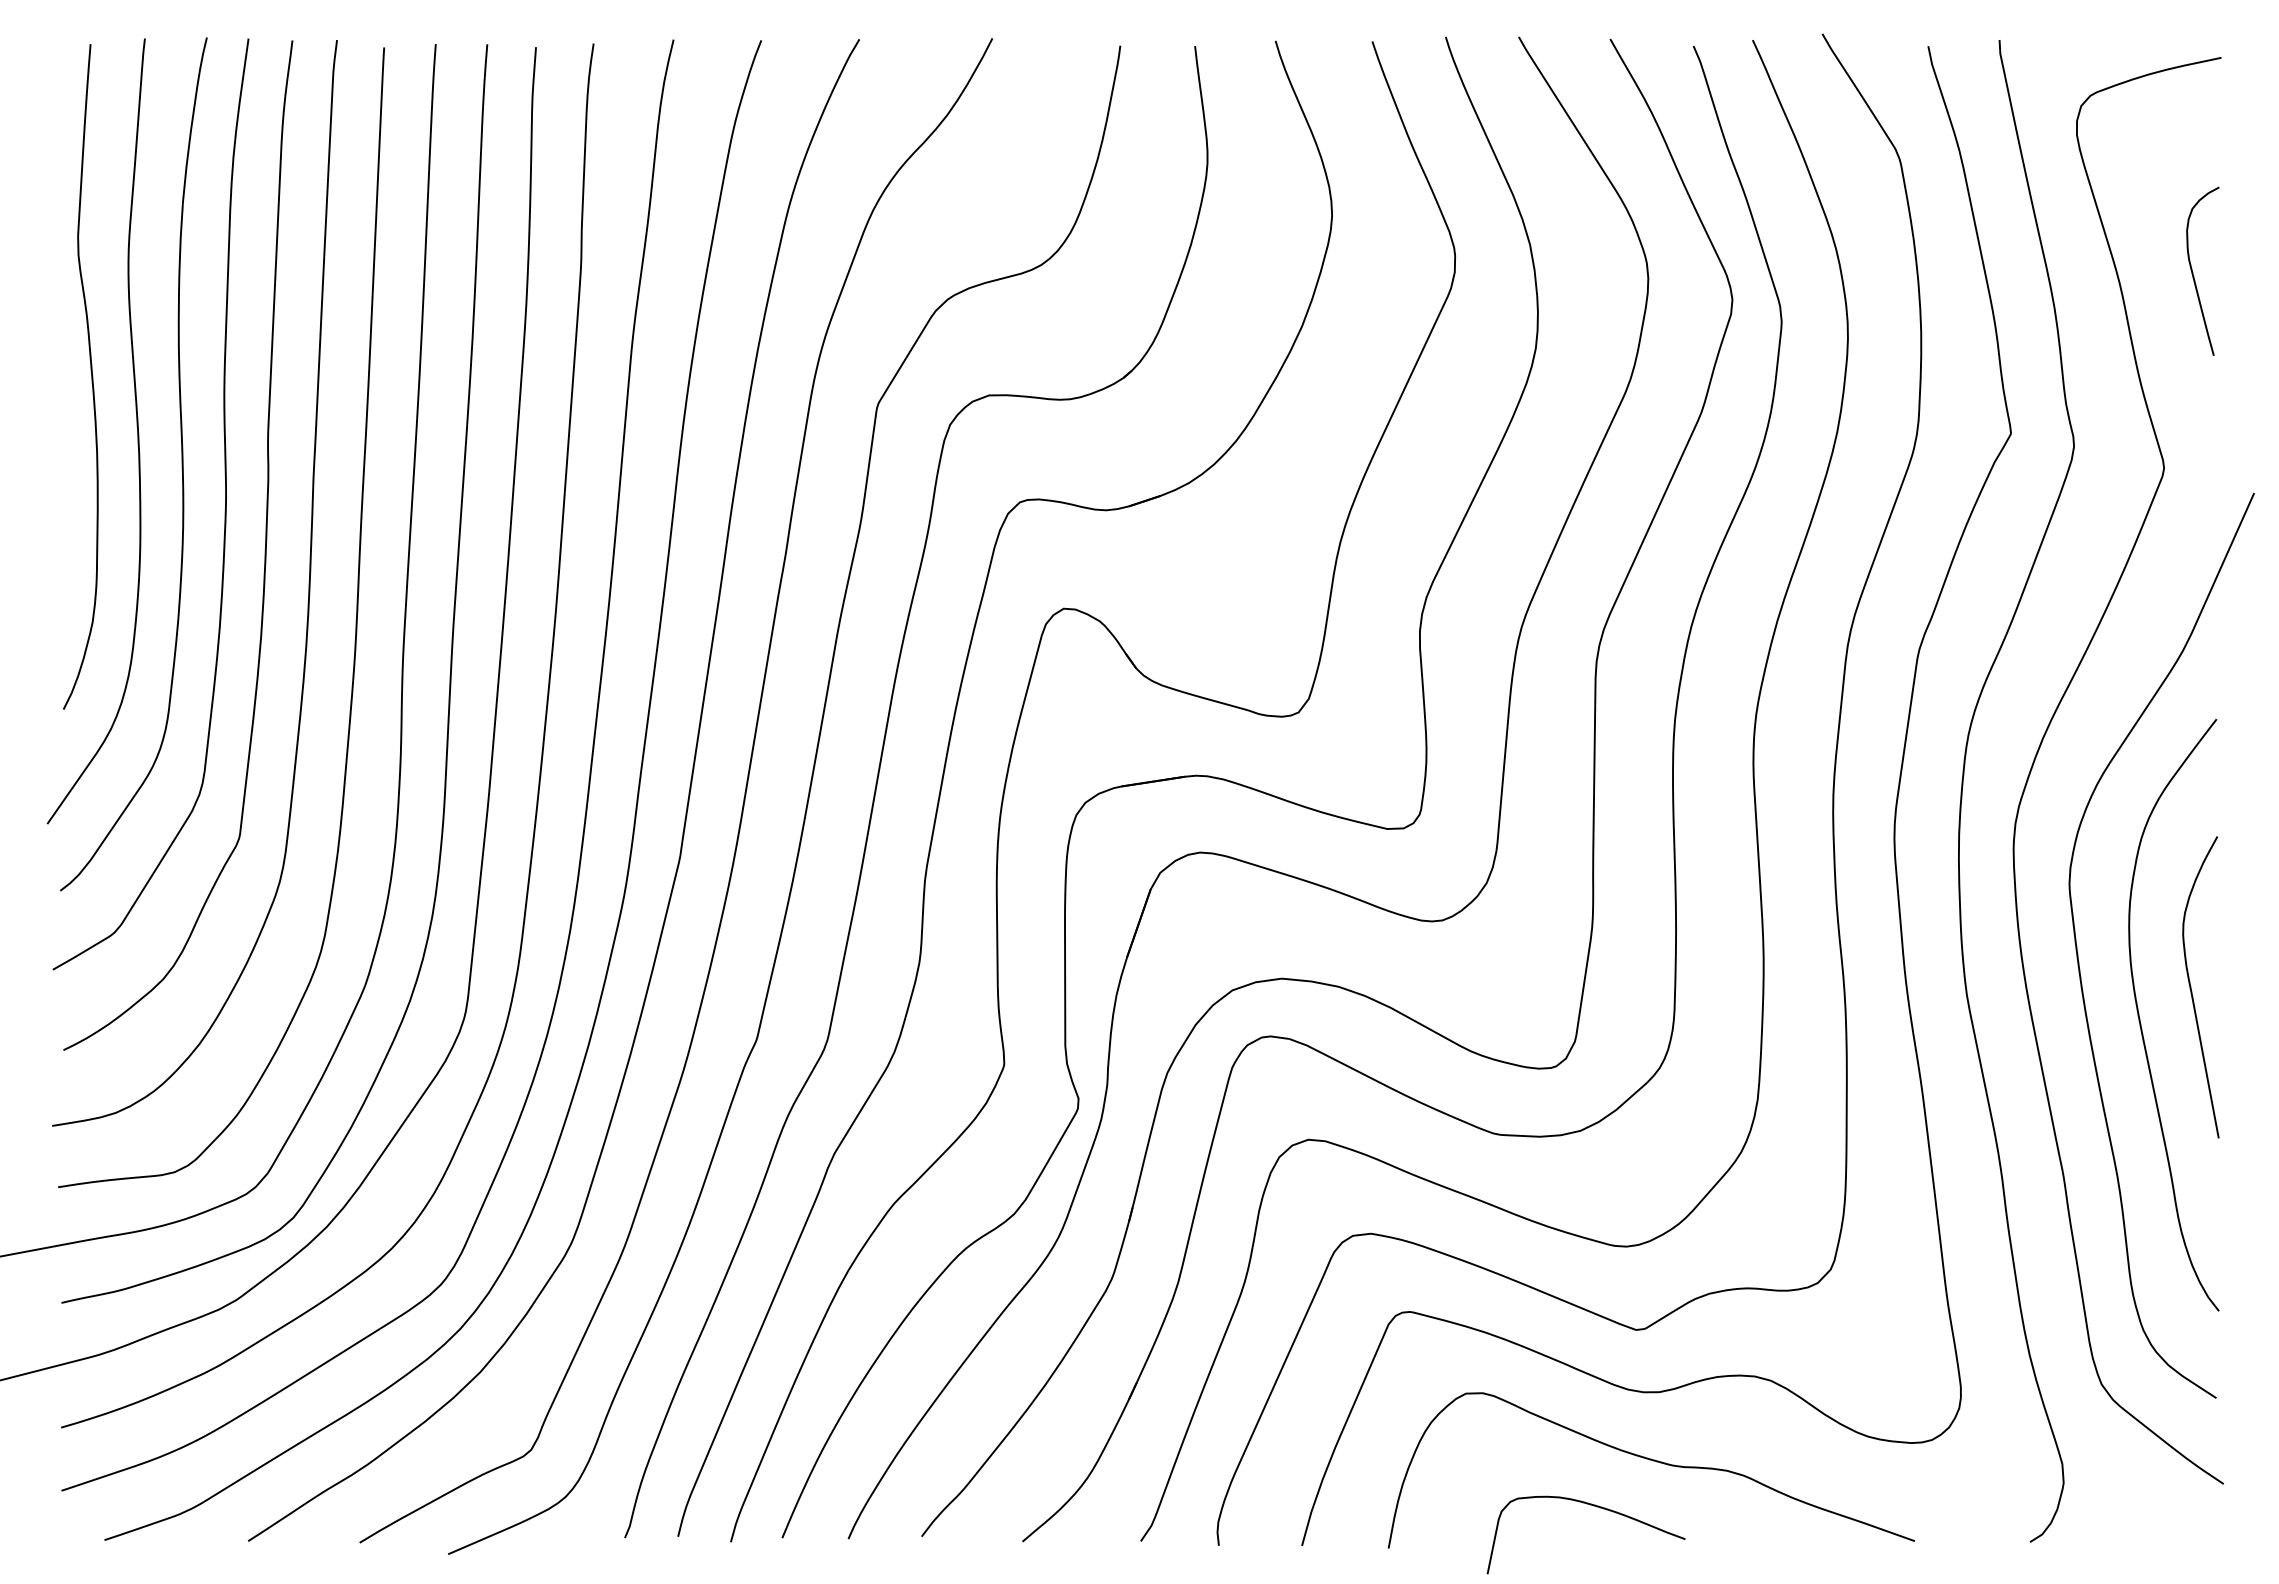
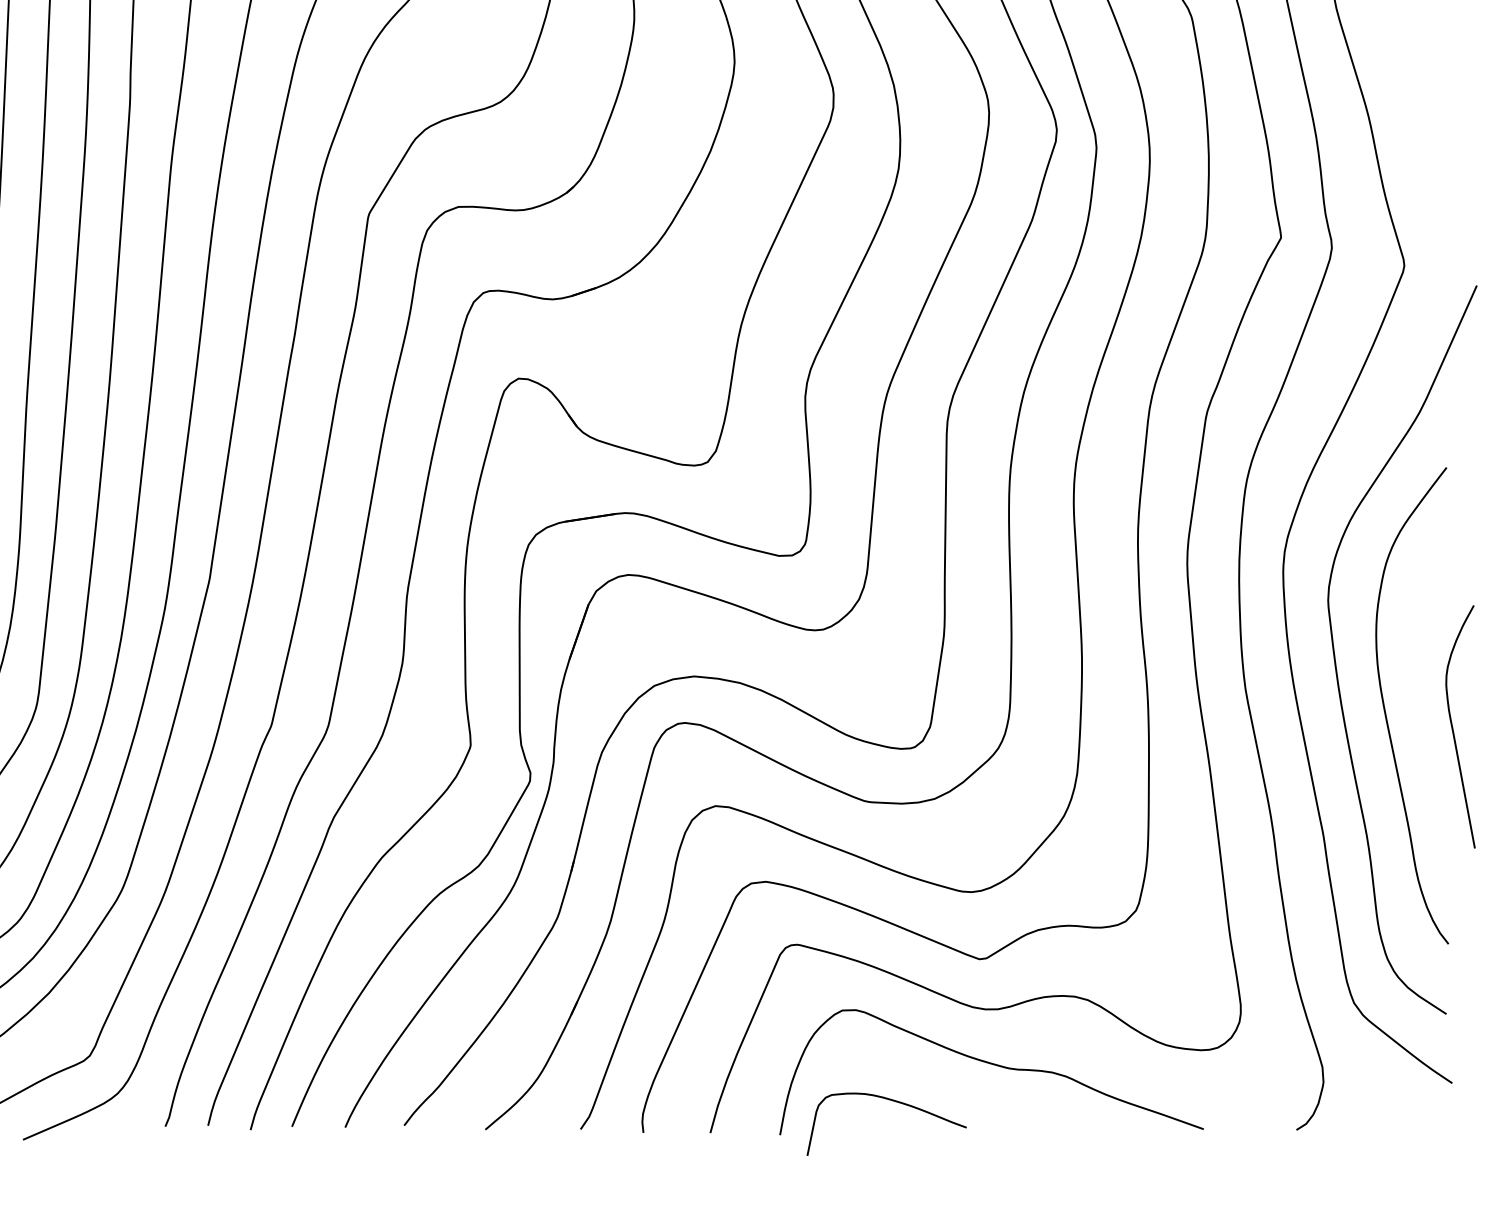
curve: (2193, 272) -> (1428, 107), removed
curve: (2192, 991) -> (1453, 730), moved
curve: (1593, 1506) -> (892, 1101), moved

